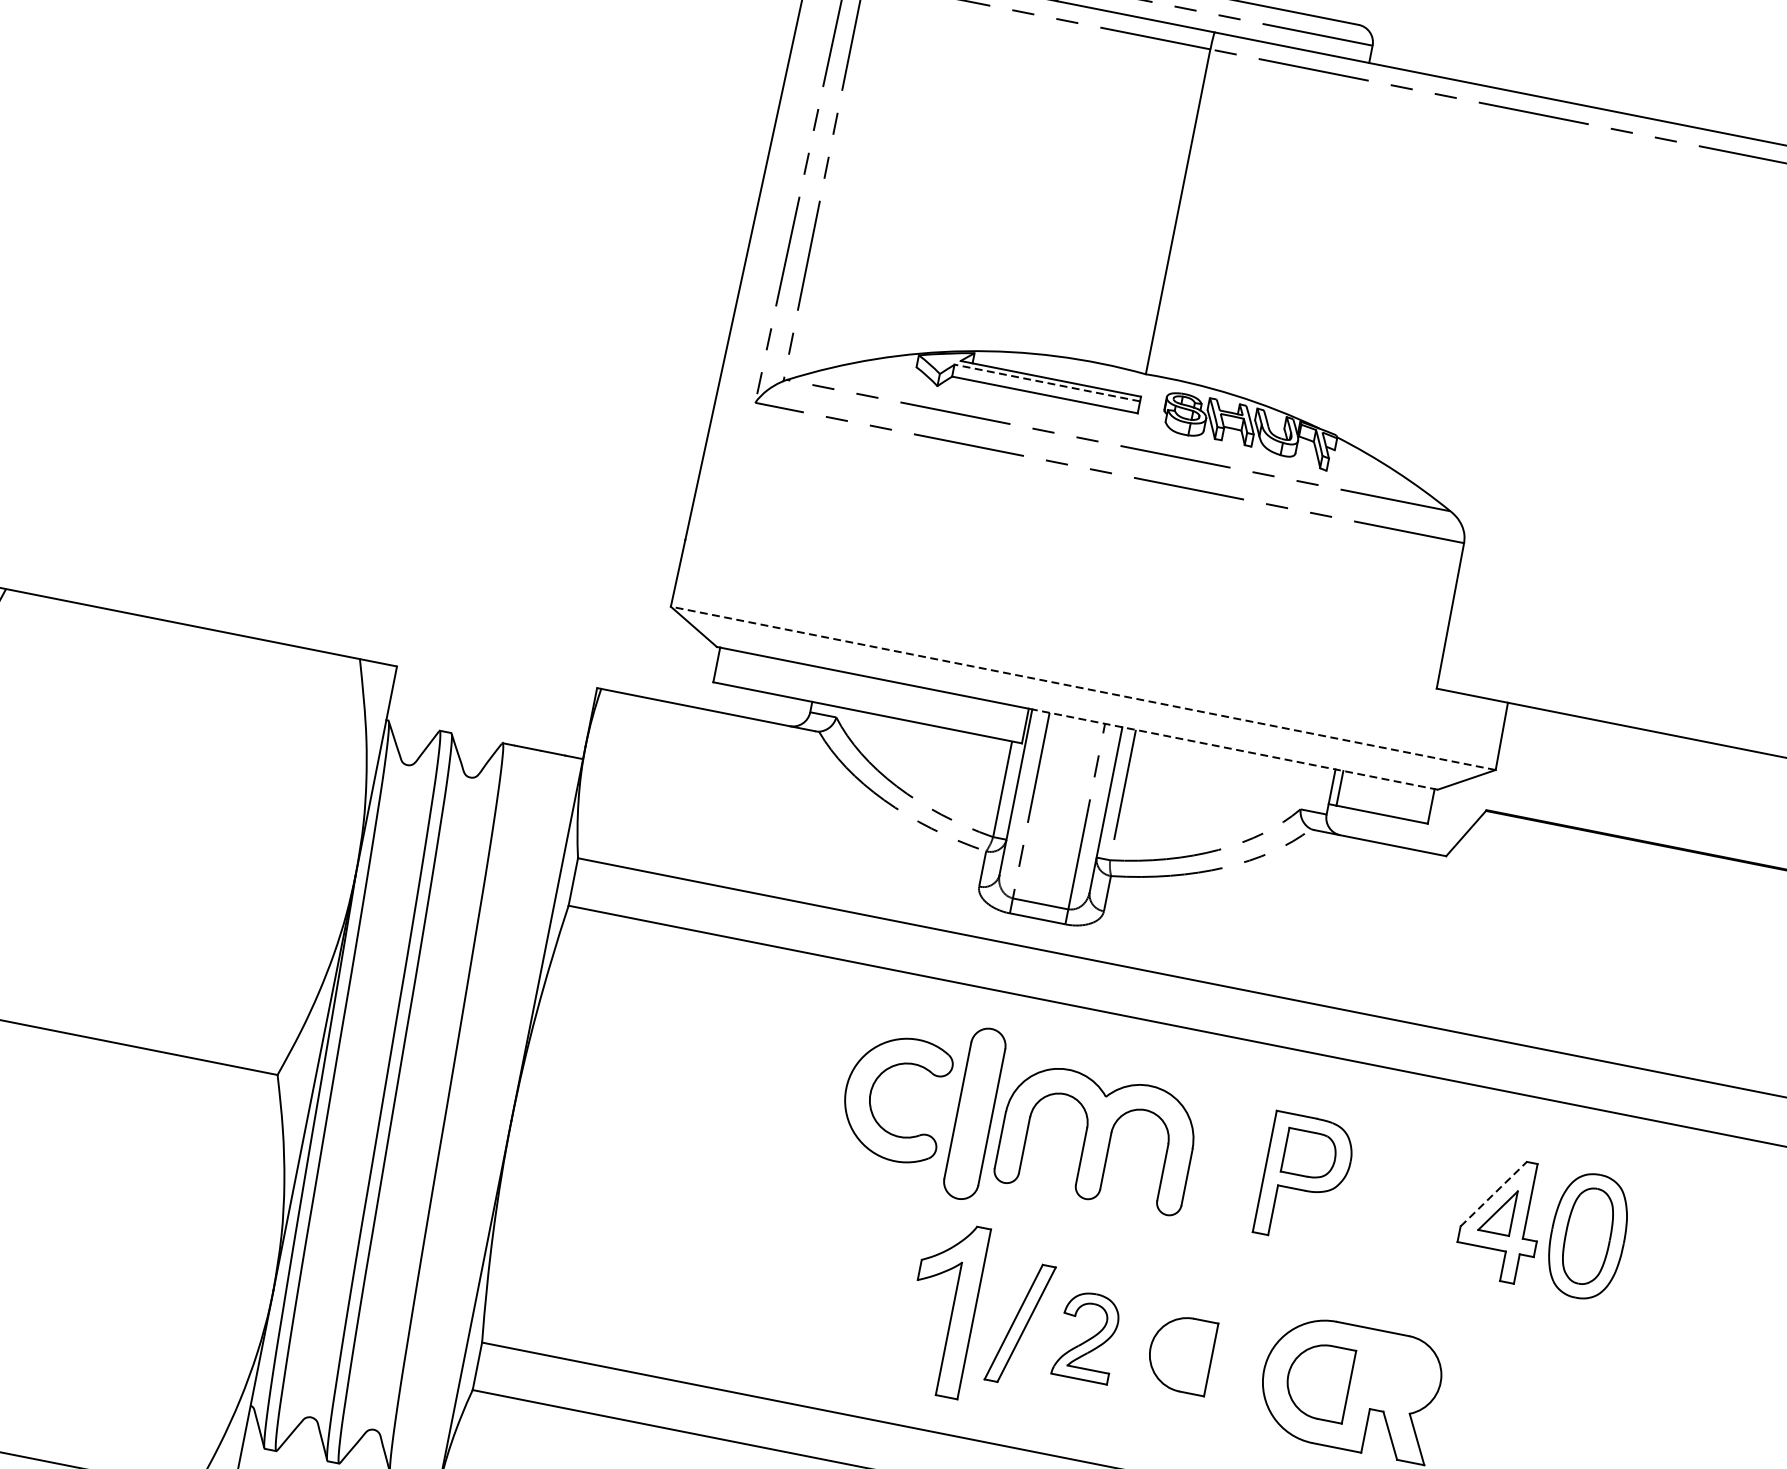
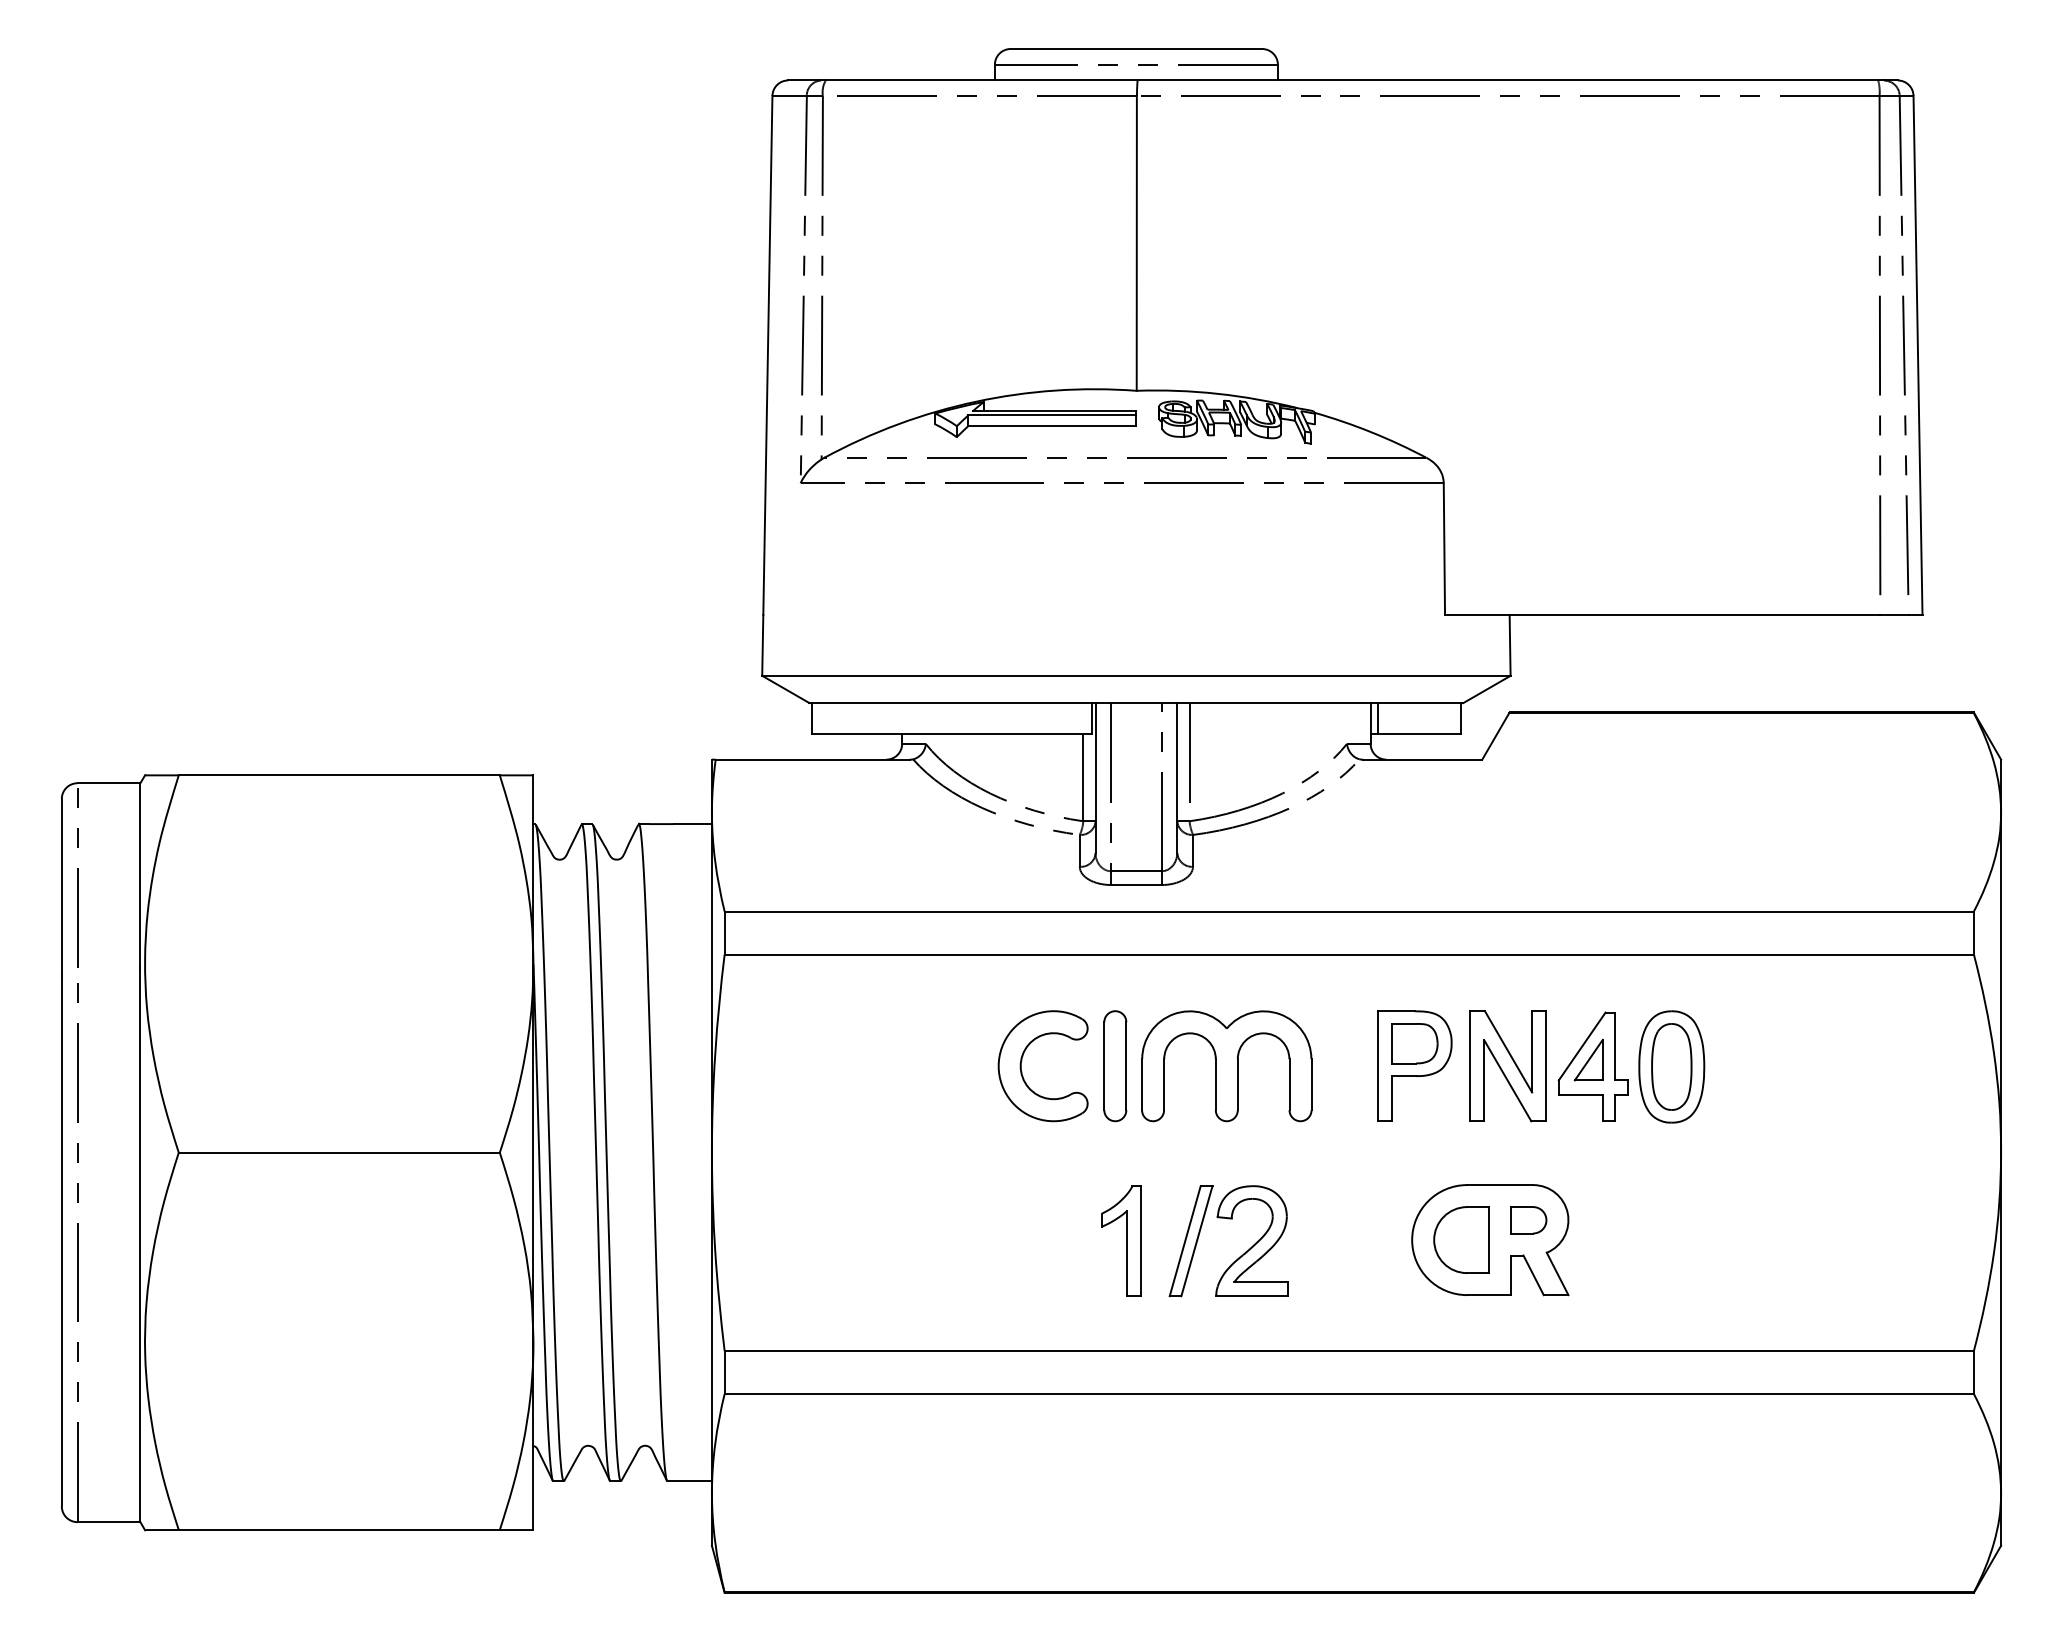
line: (1046, 382) -> (1051, 415), dashed -> solid
line: (1082, 687) -> (1135, 675), dashed -> solid
line: (1232, 749) -> (1277, 703), dashed -> solid
part: (974, 1114) -> (1115, 1066), size x0.71
line: (1494, 1194) -> (1582, 1046), dashed -> solid
part: (1407, 1199) -> (1507, 1066), added
part: (943, 1307) -> (1121, 1240), size x0.71
part: (1086, 1335) -> (1251, 1240), size x1.43
part: (1180, 1353) -> (1336, 1239), removed
part: (1396, 1374) -> (1528, 1220), added

